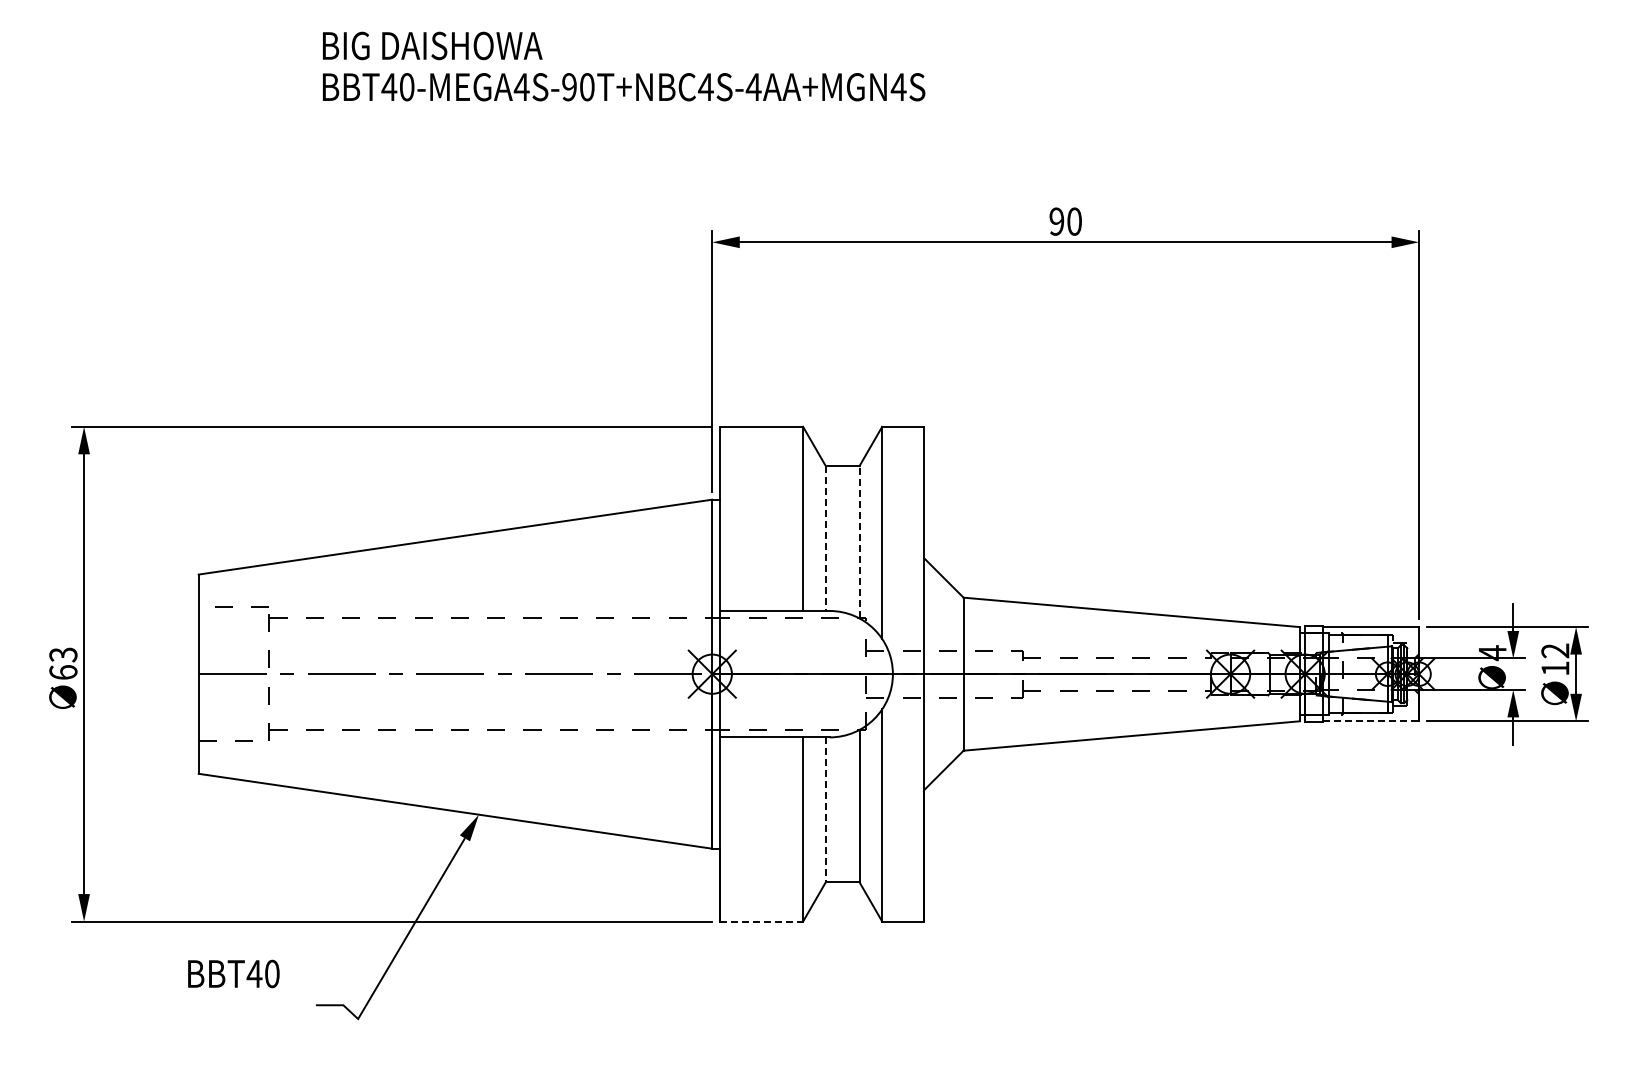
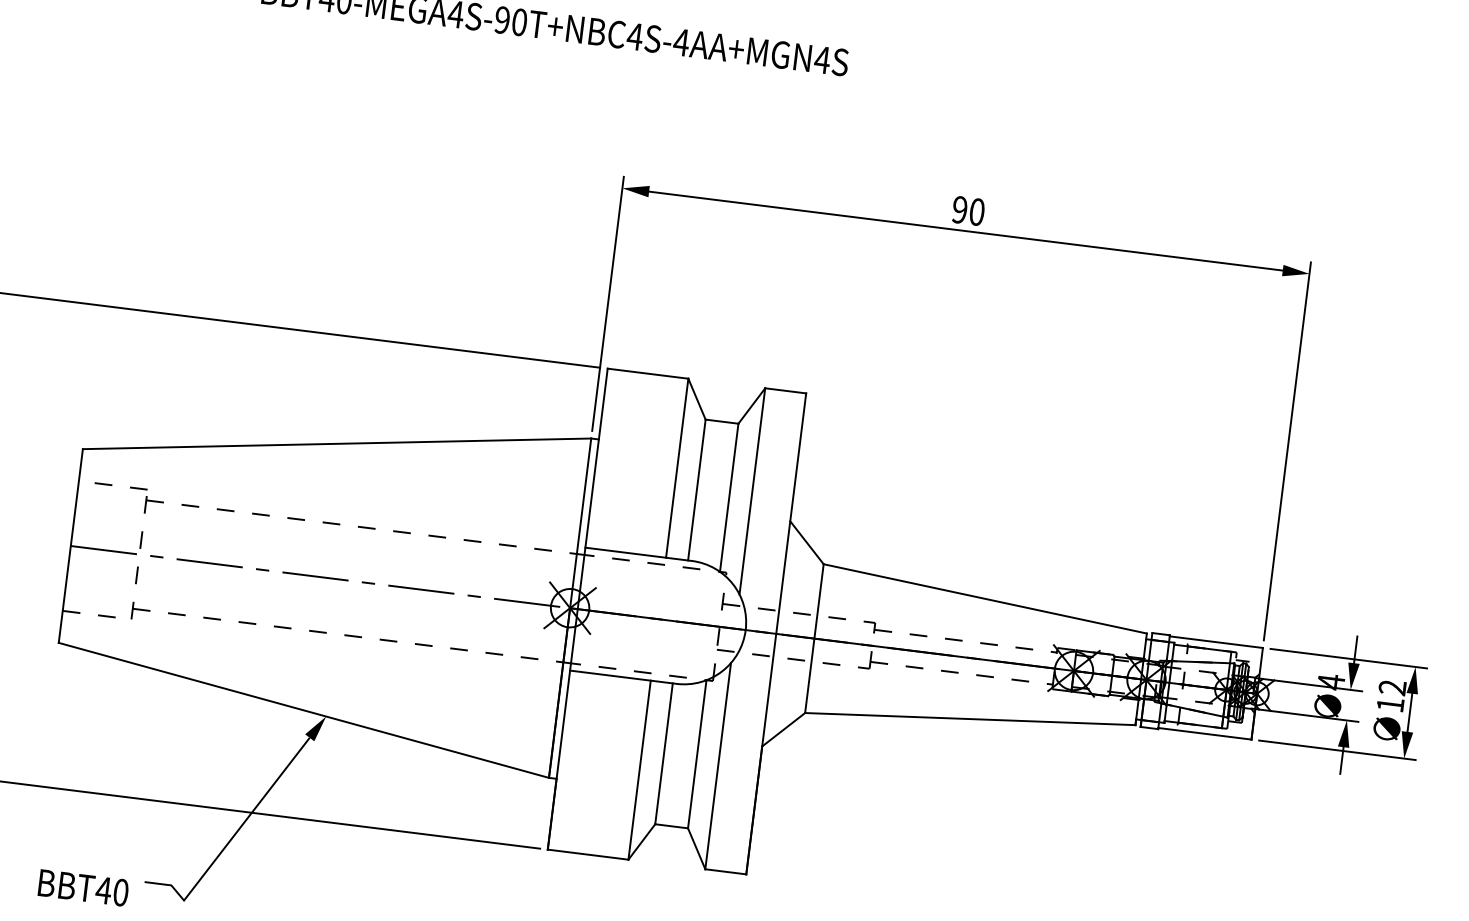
line: (825, 539) -> (696, 490), dashed -> solid
line: (859, 541) -> (729, 497), dashed -> solid
line: (1371, 721) -> (1205, 734), dashed -> solid
line: (825, 810) -> (663, 754), dashed -> solid
line: (762, 921) -> (588, 854), dashed -> solid
text: (233, 973) -> (83, 887), moved

